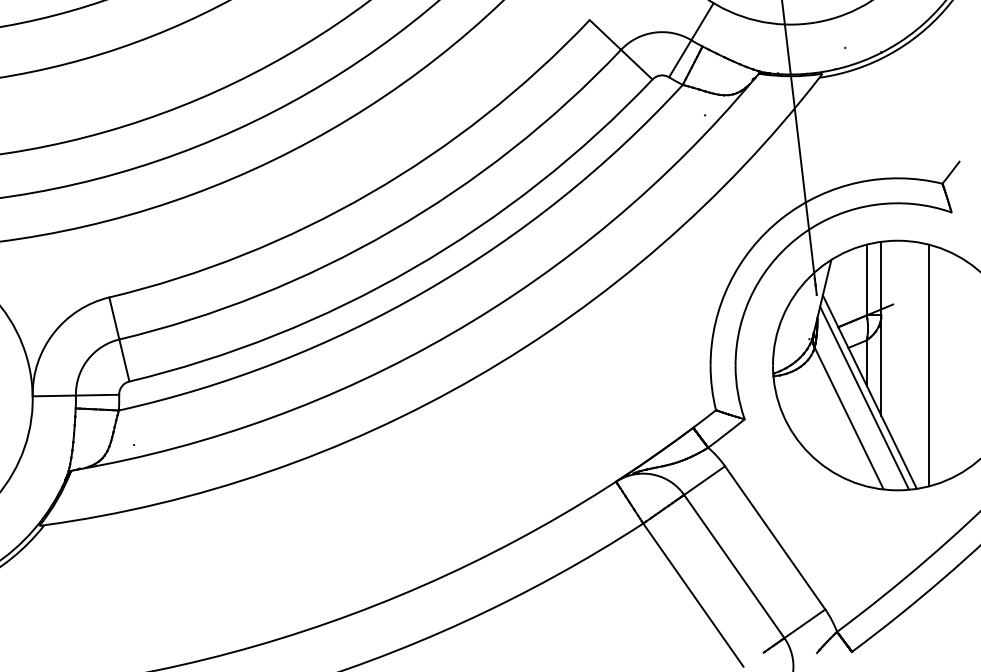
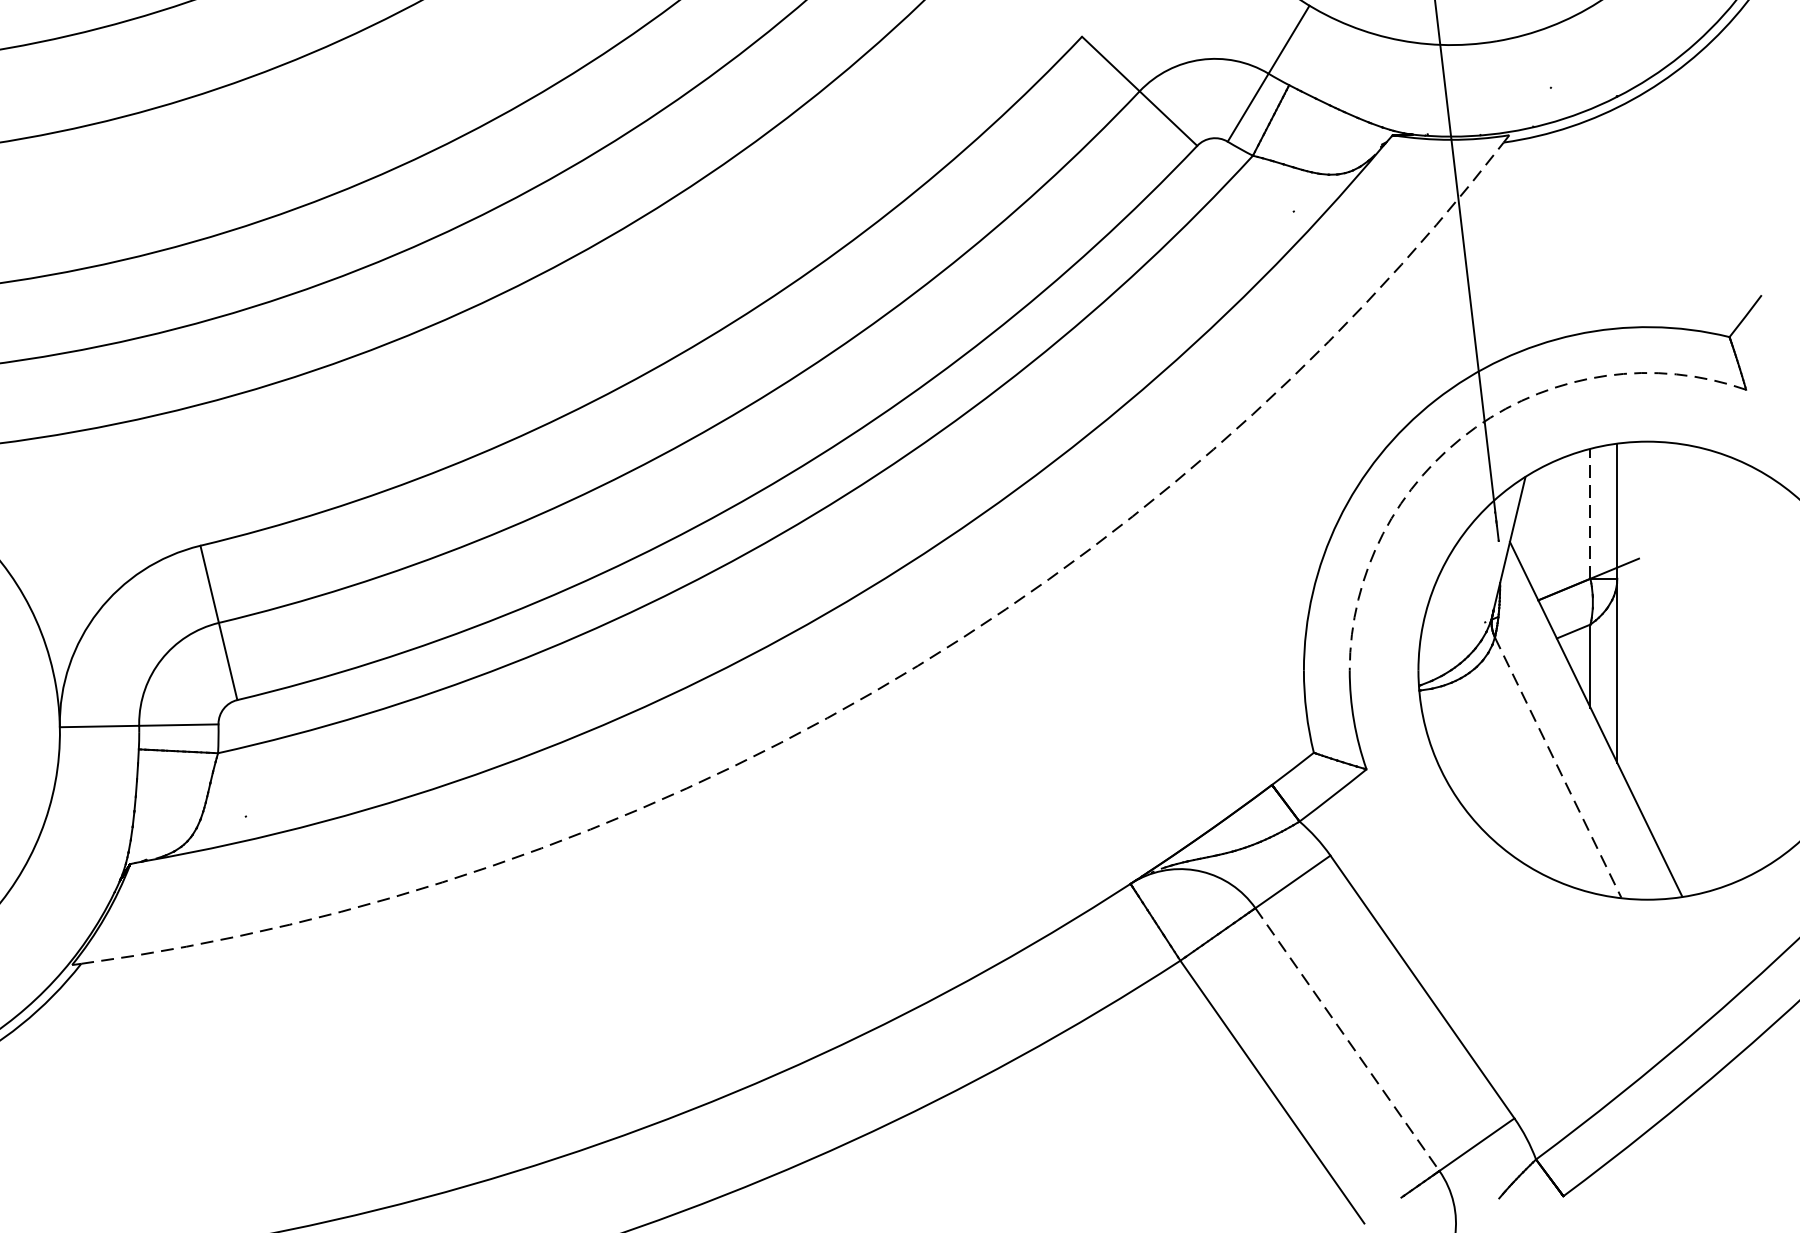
arc: (803, 233) -> (1474, 428), solid -> dashed
line: (866, 279) -> (1590, 512), solid -> dashed
line: (928, 365) -> (1703, 670), removed
arc: (475, 377) -> (872, 692), solid -> dashed
line: (864, 397) -> (1586, 729), removed
line: (849, 418) -> (1558, 767), solid -> dashed
line: (734, 566) -> (1347, 1039), solid -> dashed

